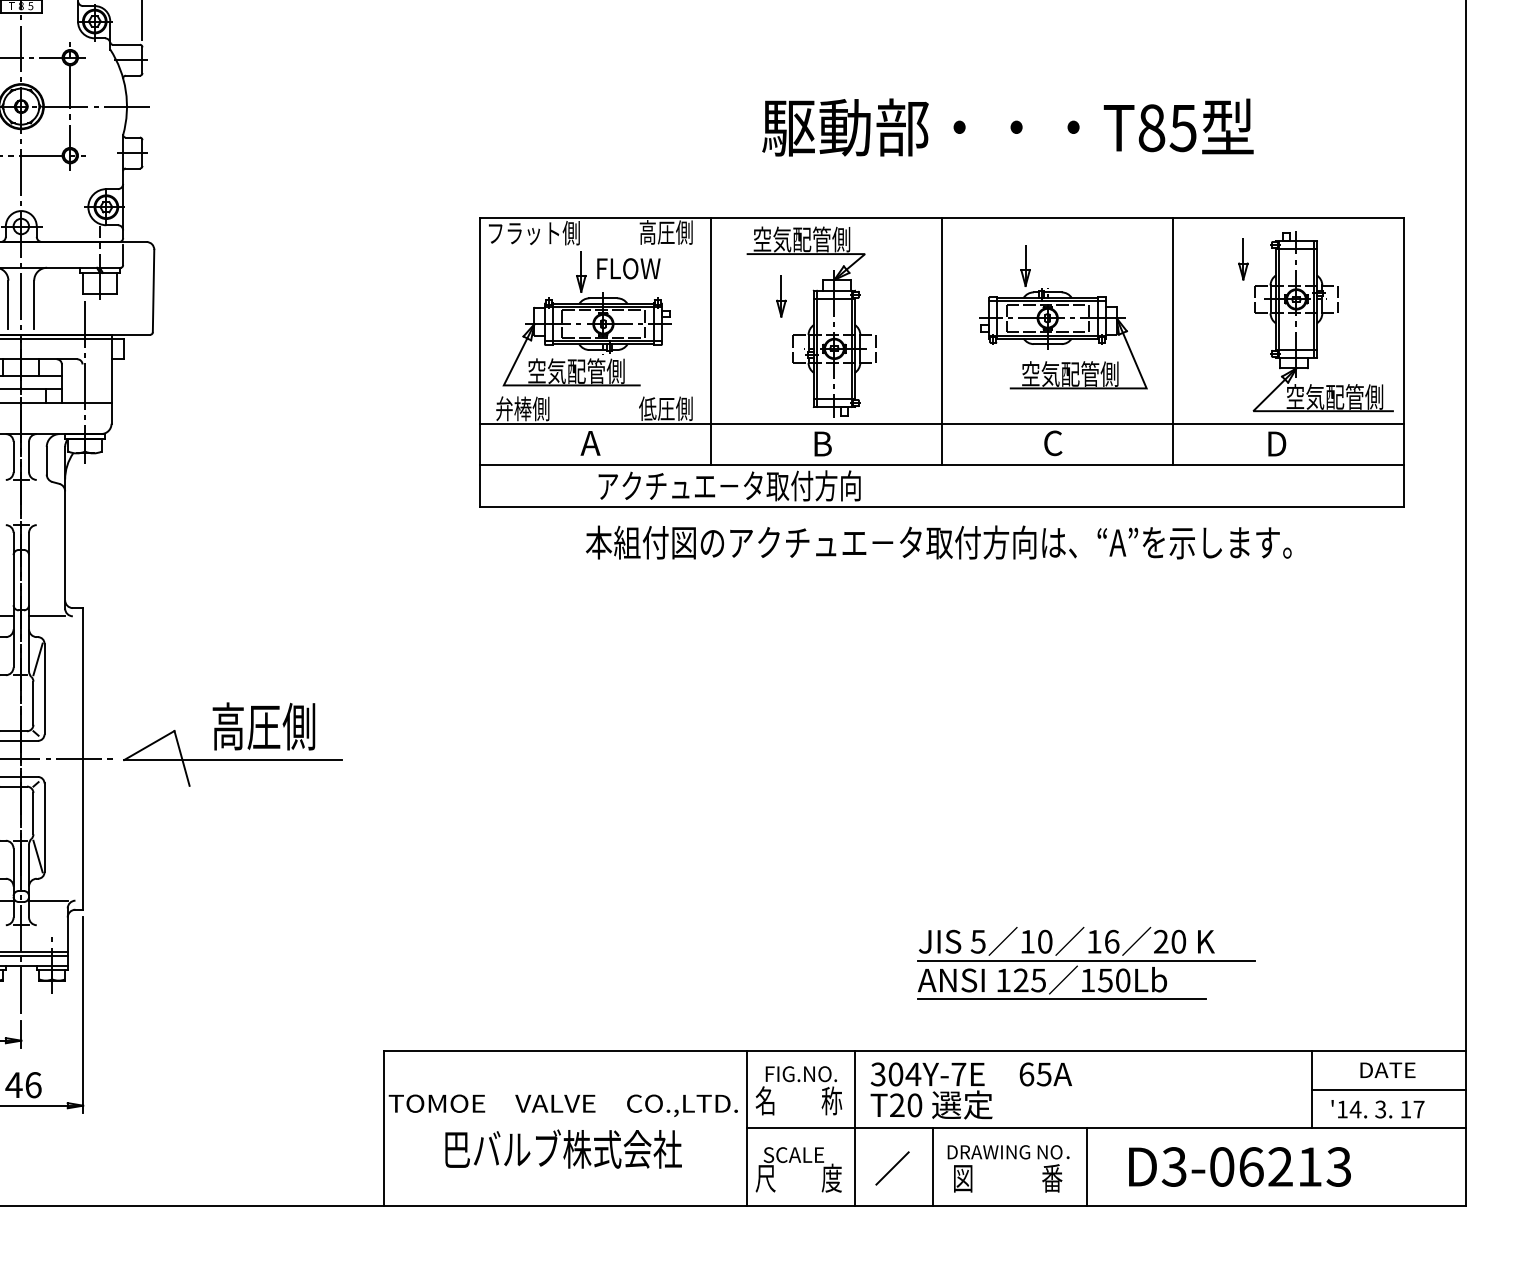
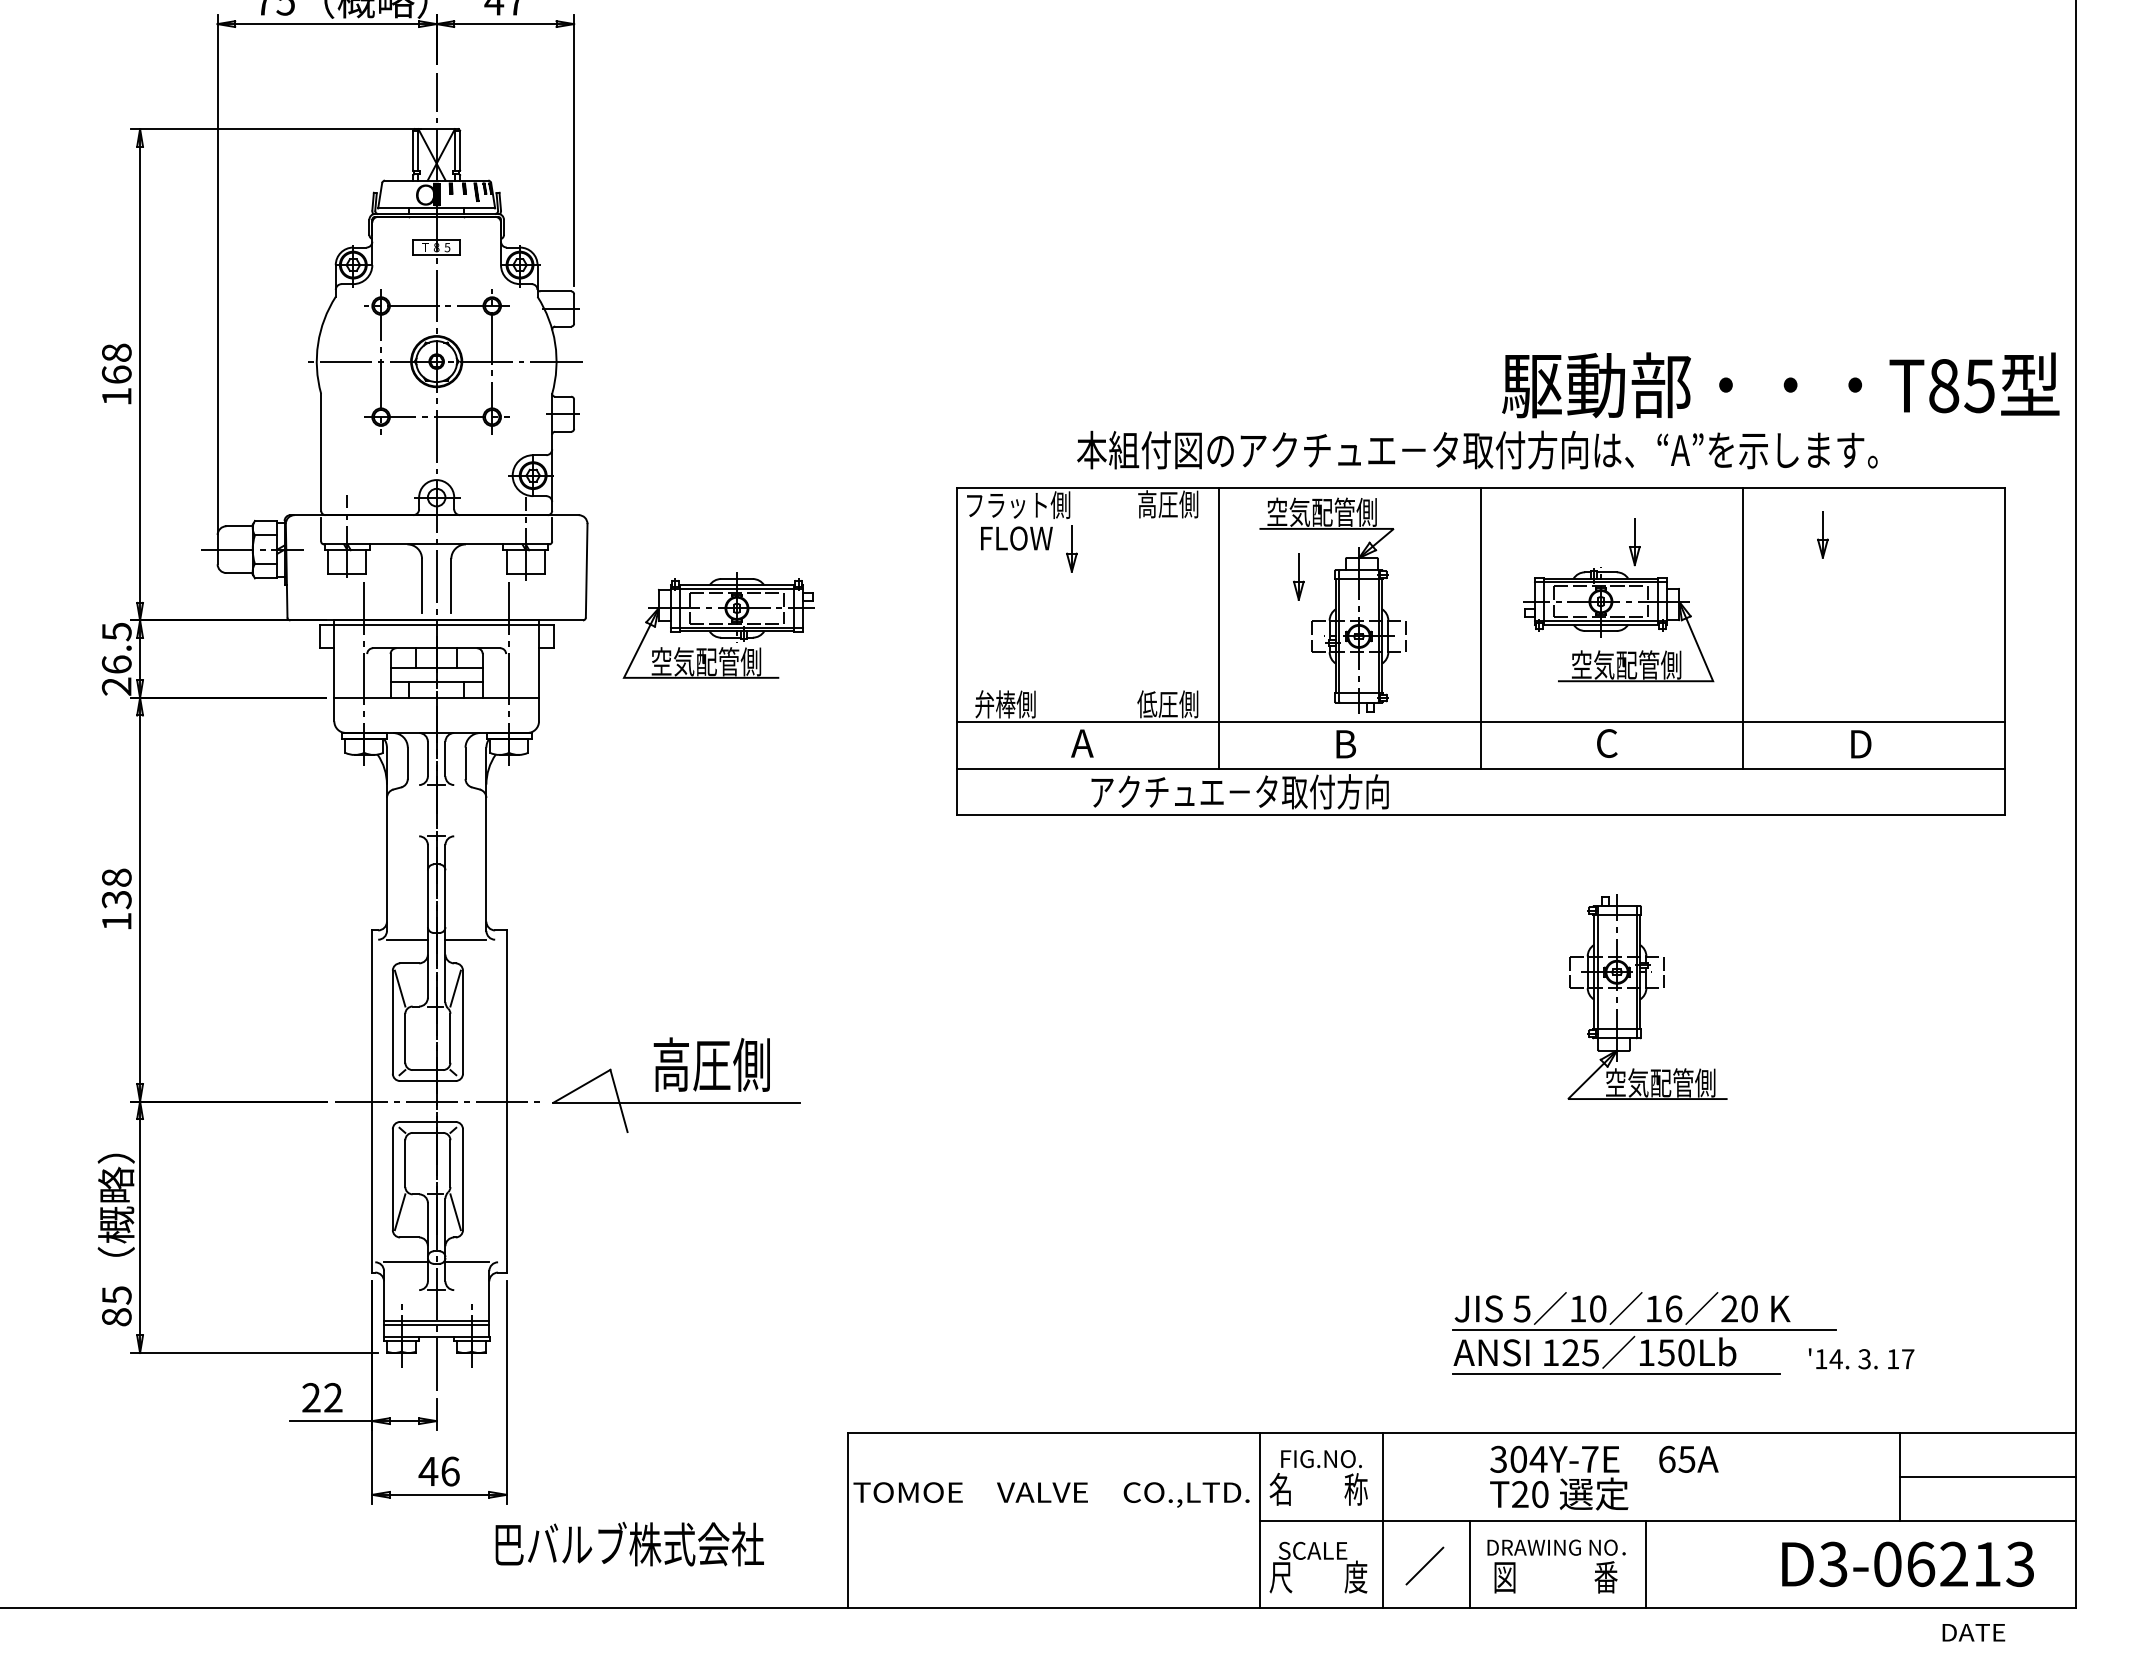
text: (1007, 127) -> (1780, 385), moved
part: (1025, 266) -> (1634, 542), moved
text: (628, 268) -> (1016, 538), moved
part: (1323, 320) -> (1647, 996), moved
part: (587, 339) -> (718, 625), moved
text: (938, 542) -> (1477, 449), moved
text: (1387, 1070) -> (1973, 1632), moved
text: (971, 1090) -> (1604, 1477), moved
text: (1377, 1108) -> (1861, 1358), moved
text: (563, 1148) -> (629, 1543), moved
text: (1239, 1167) -> (1907, 1564), moved

